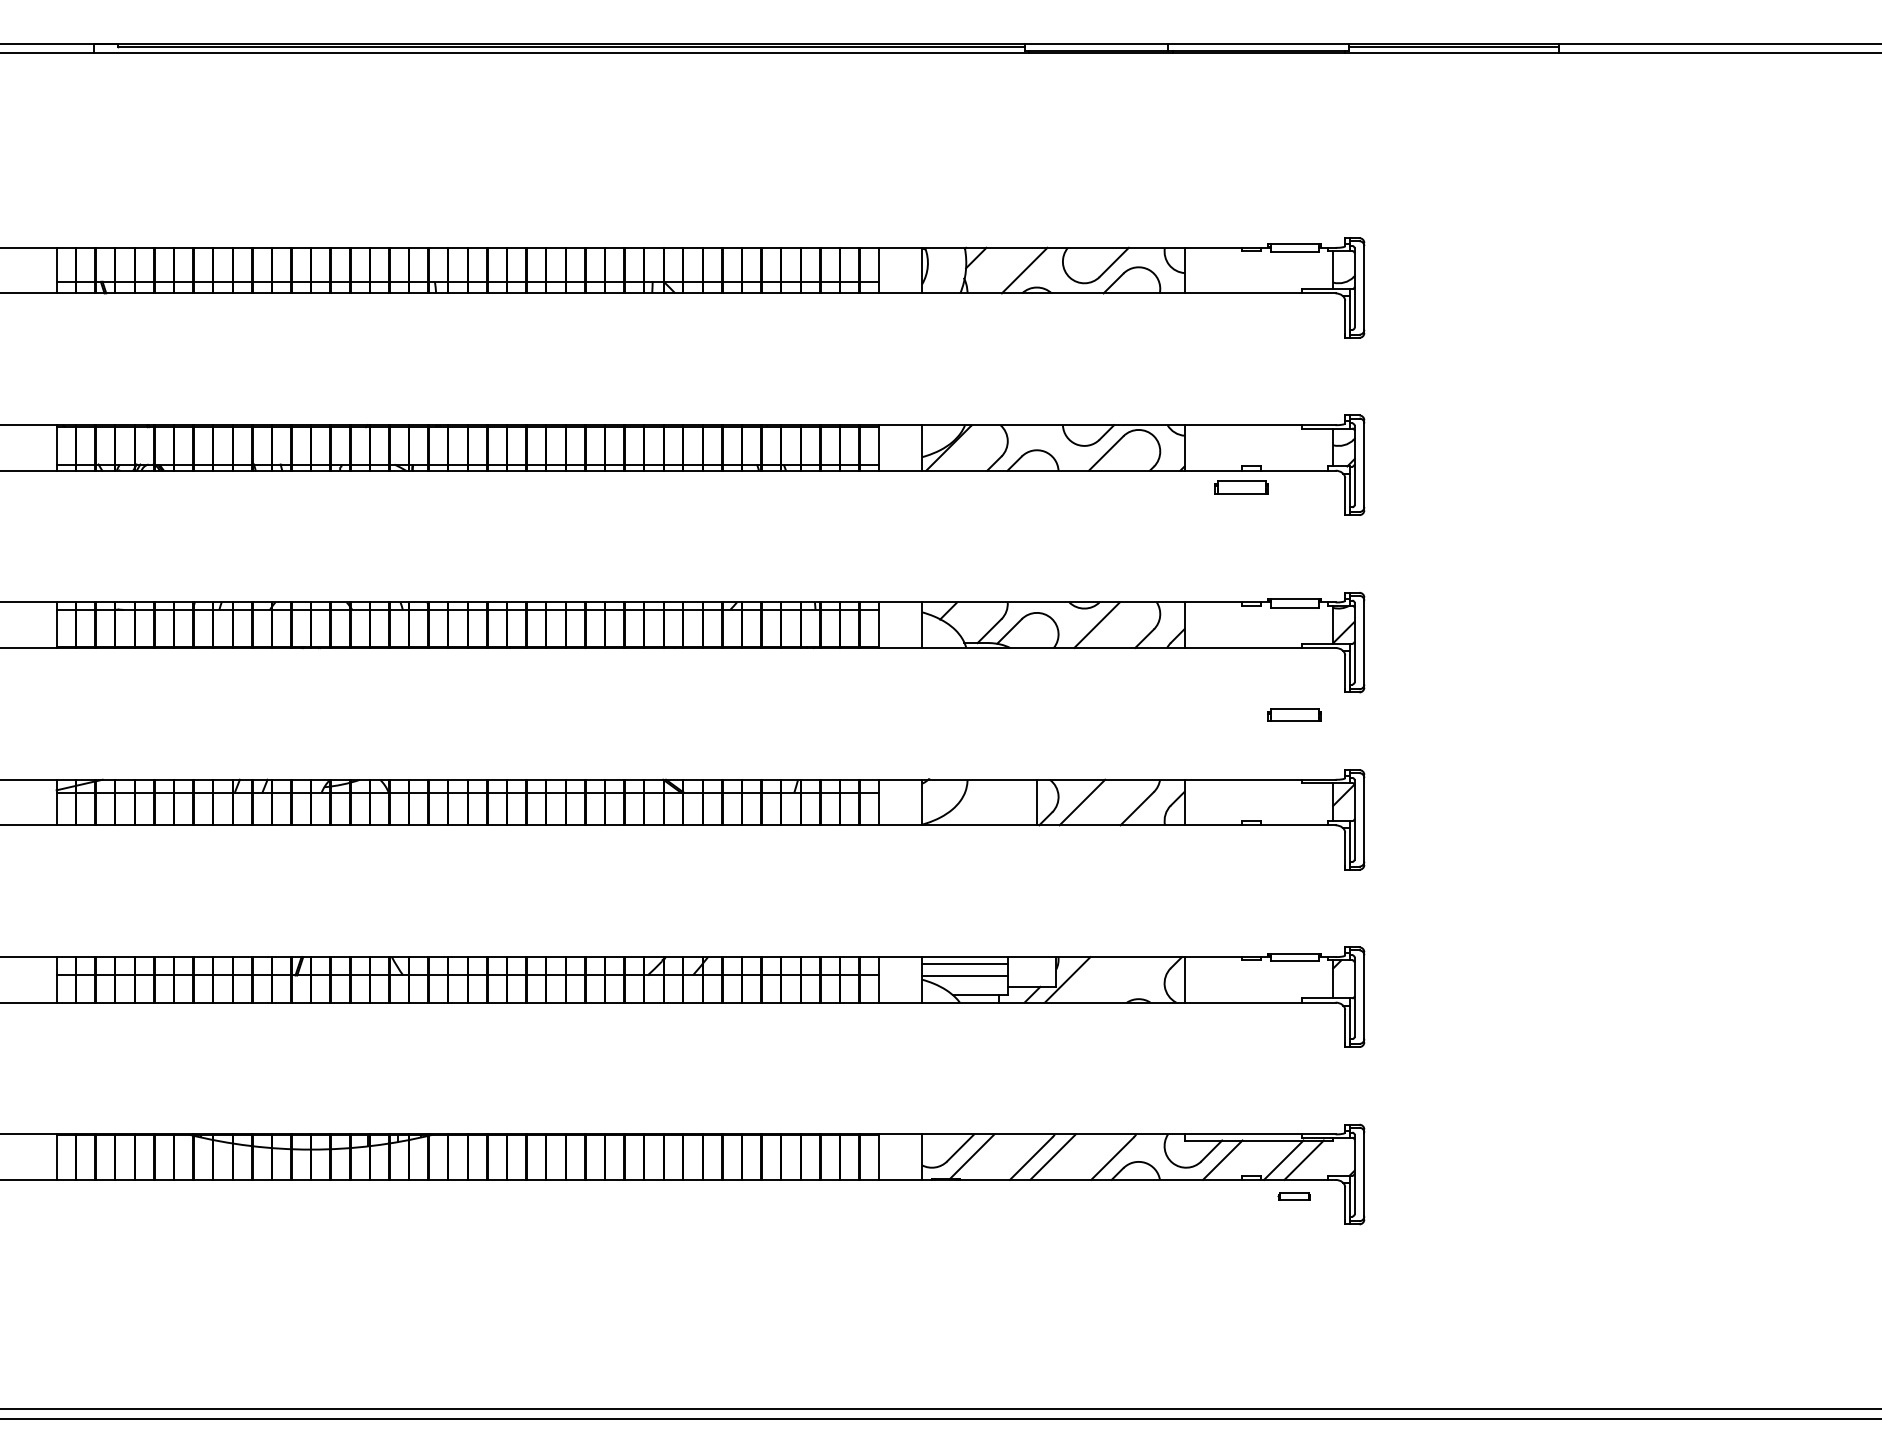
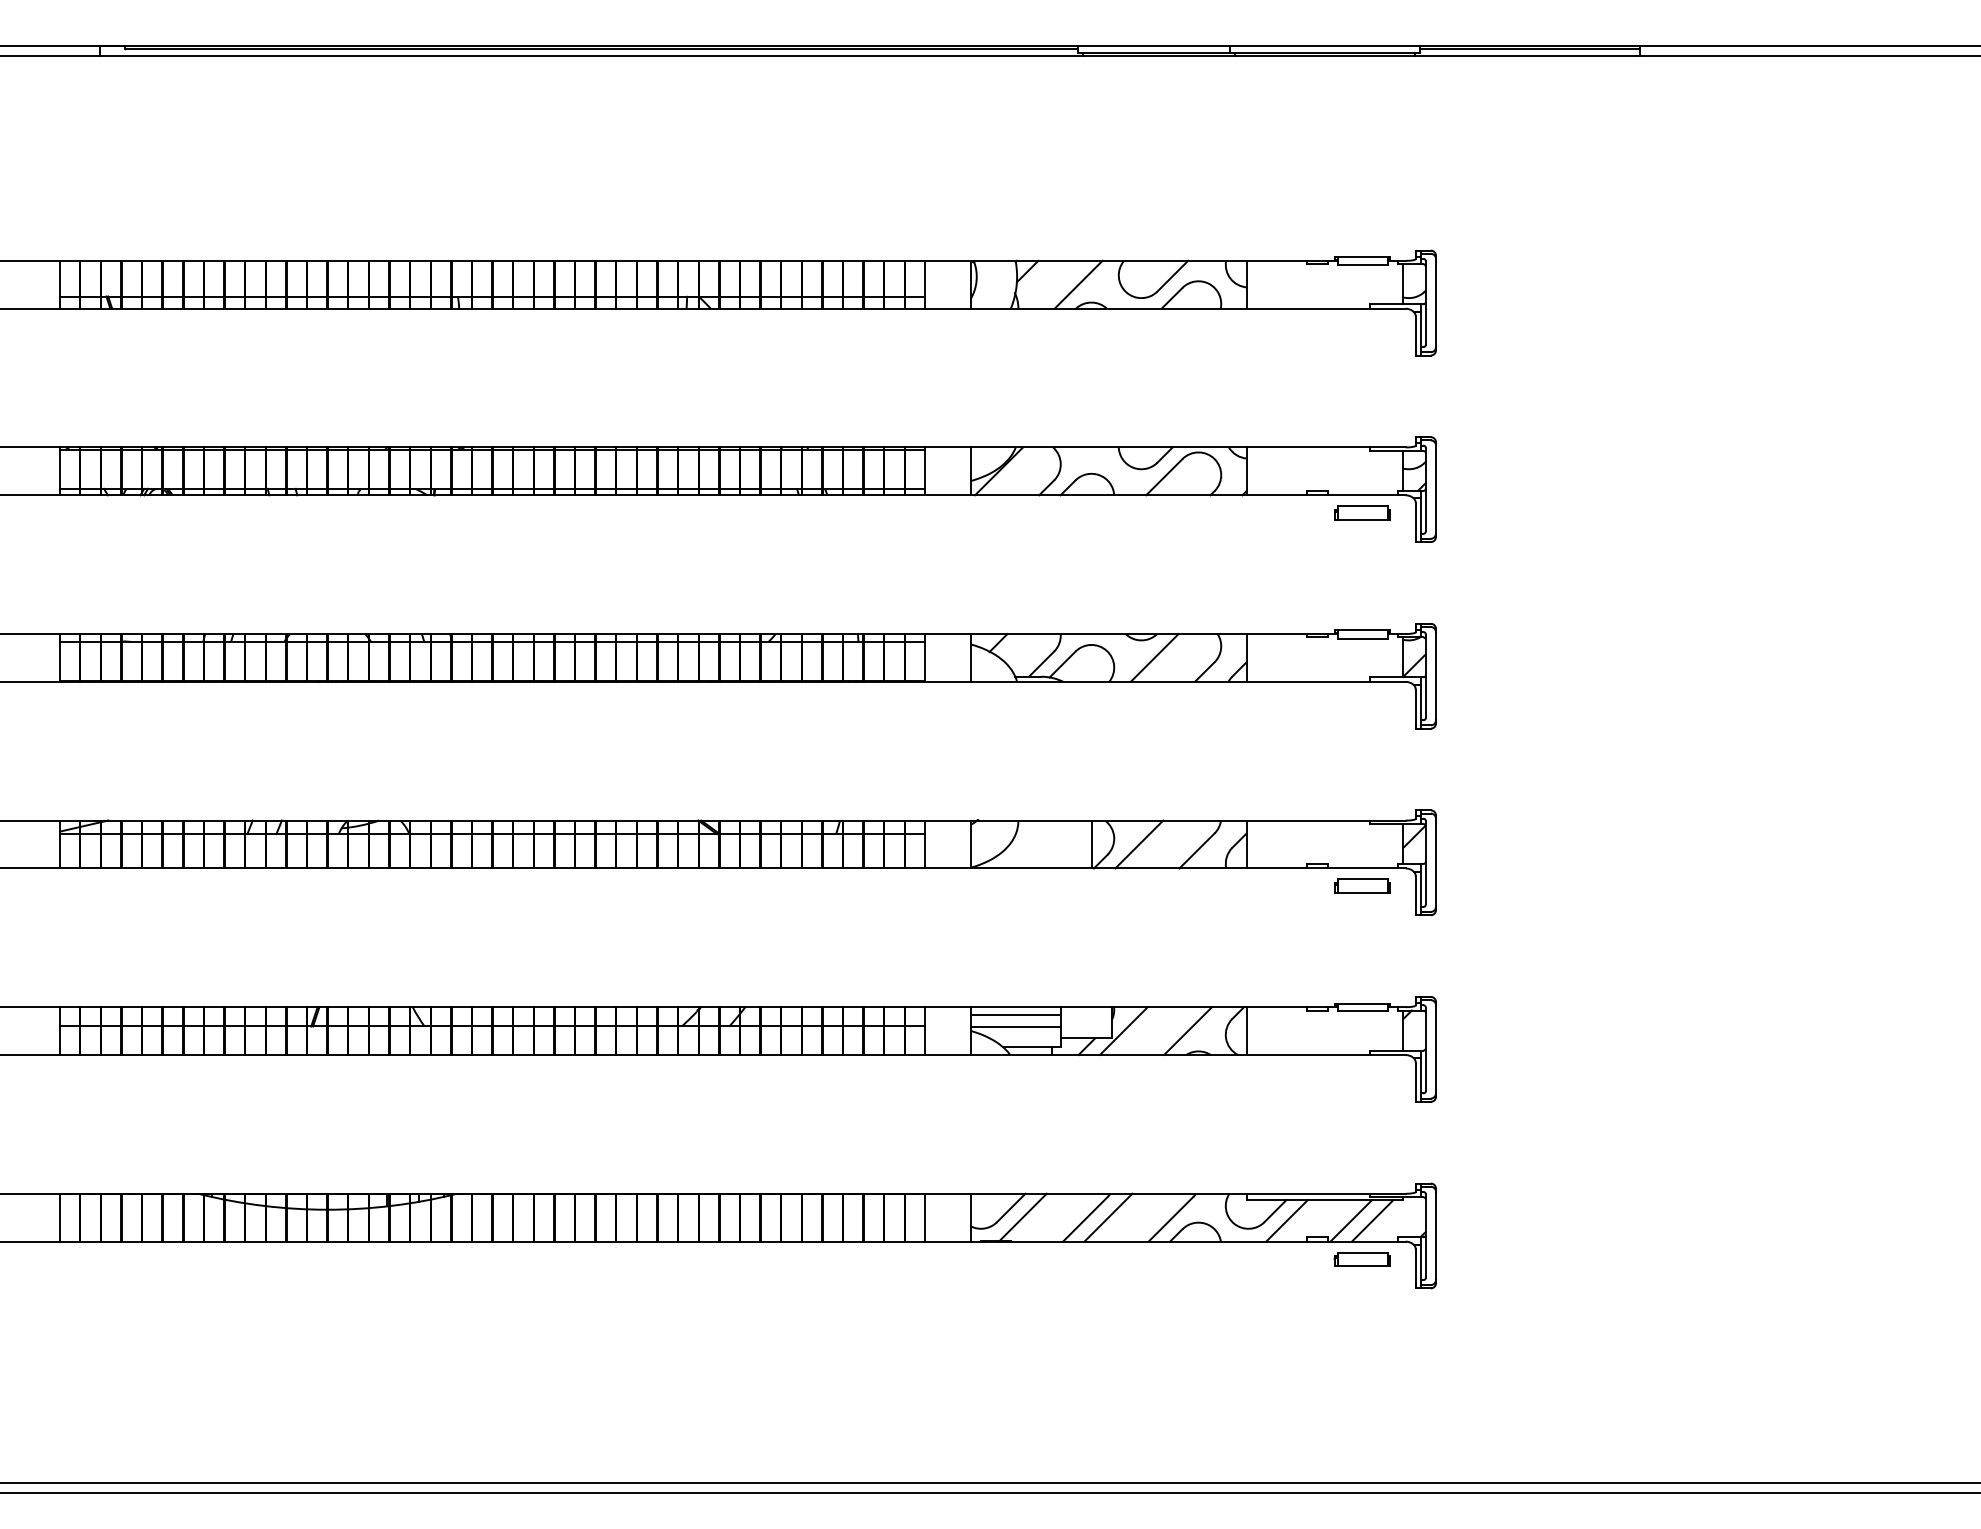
part: (1241, 487) -> (1362, 513), moved
part: (1294, 714) -> (1362, 885), moved
line: (1128, 979) -> (1187, 1030), added
part: (1294, 1196) -> (1362, 1259), size x1.67

